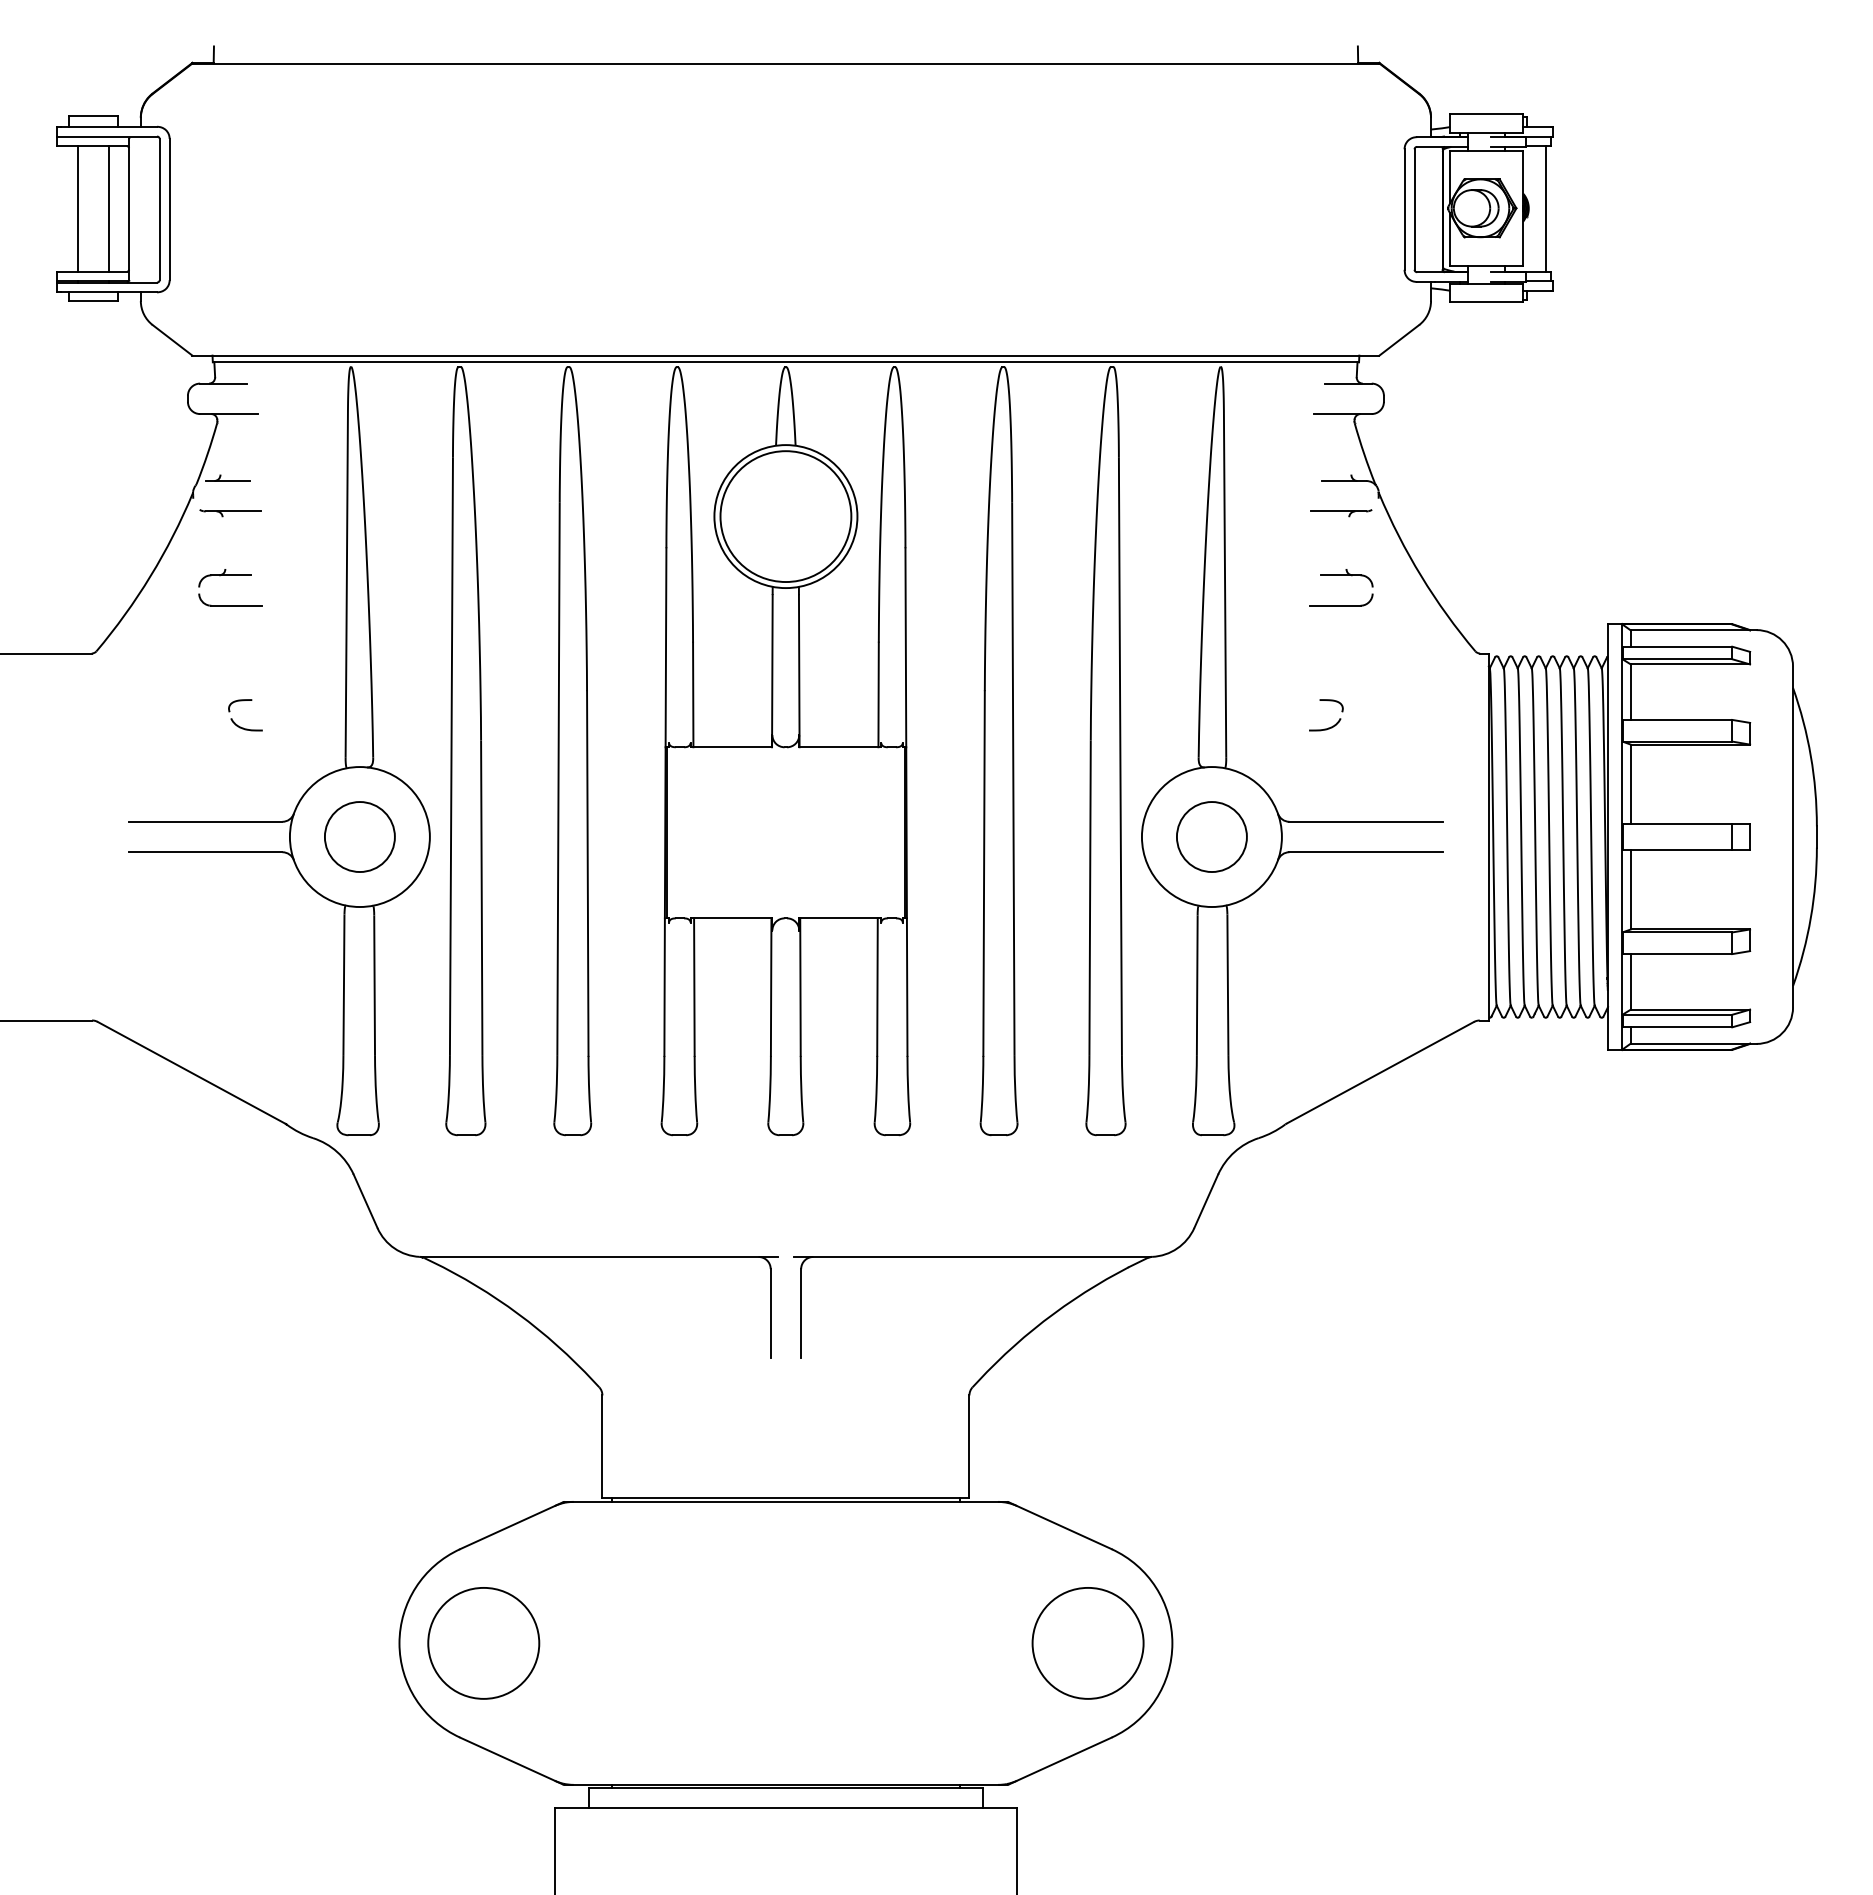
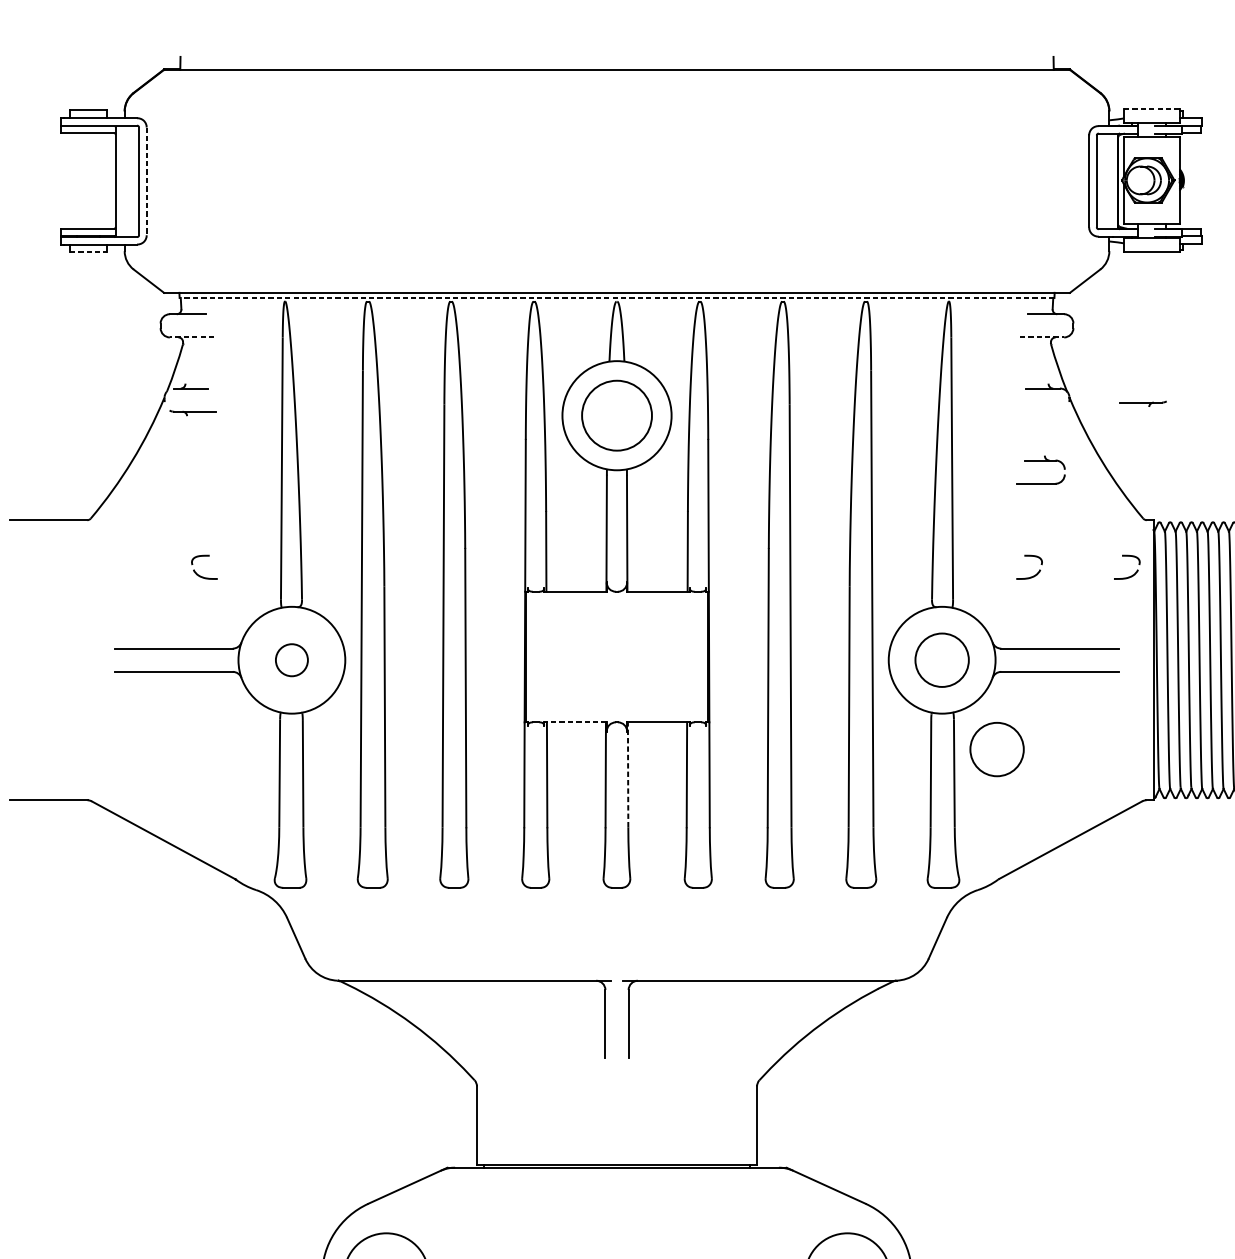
line: (1486, 114) -> (1151, 108), solid -> dashed
line: (78, 208) -> (77, 180), removed
line: (108, 208) -> (100, 180), removed
line: (1545, 208) -> (1196, 180), removed
line: (169, 209) -> (146, 181), solid -> dashed
line: (93, 301) -> (88, 251), solid -> dashed
line: (785, 362) -> (616, 298), solid -> dashed
line: (228, 414) -> (191, 337), solid -> dashed
line: (1343, 414) -> (1042, 337), solid -> dashed
part: (1341, 513) -> (1143, 404), moved
circle: (785, 516) -> (616, 415), size x0.7
part: (230, 575) -> (193, 460), removed
part: (1460, 725) -> (1131, 575), added
circle: (359, 836) -> (291, 659), size x0.6
line: (731, 918) -> (575, 722), solid -> dashed
circle: (1283, 953) -> (996, 749), added
line: (800, 987) -> (628, 775), solid -> dashed

